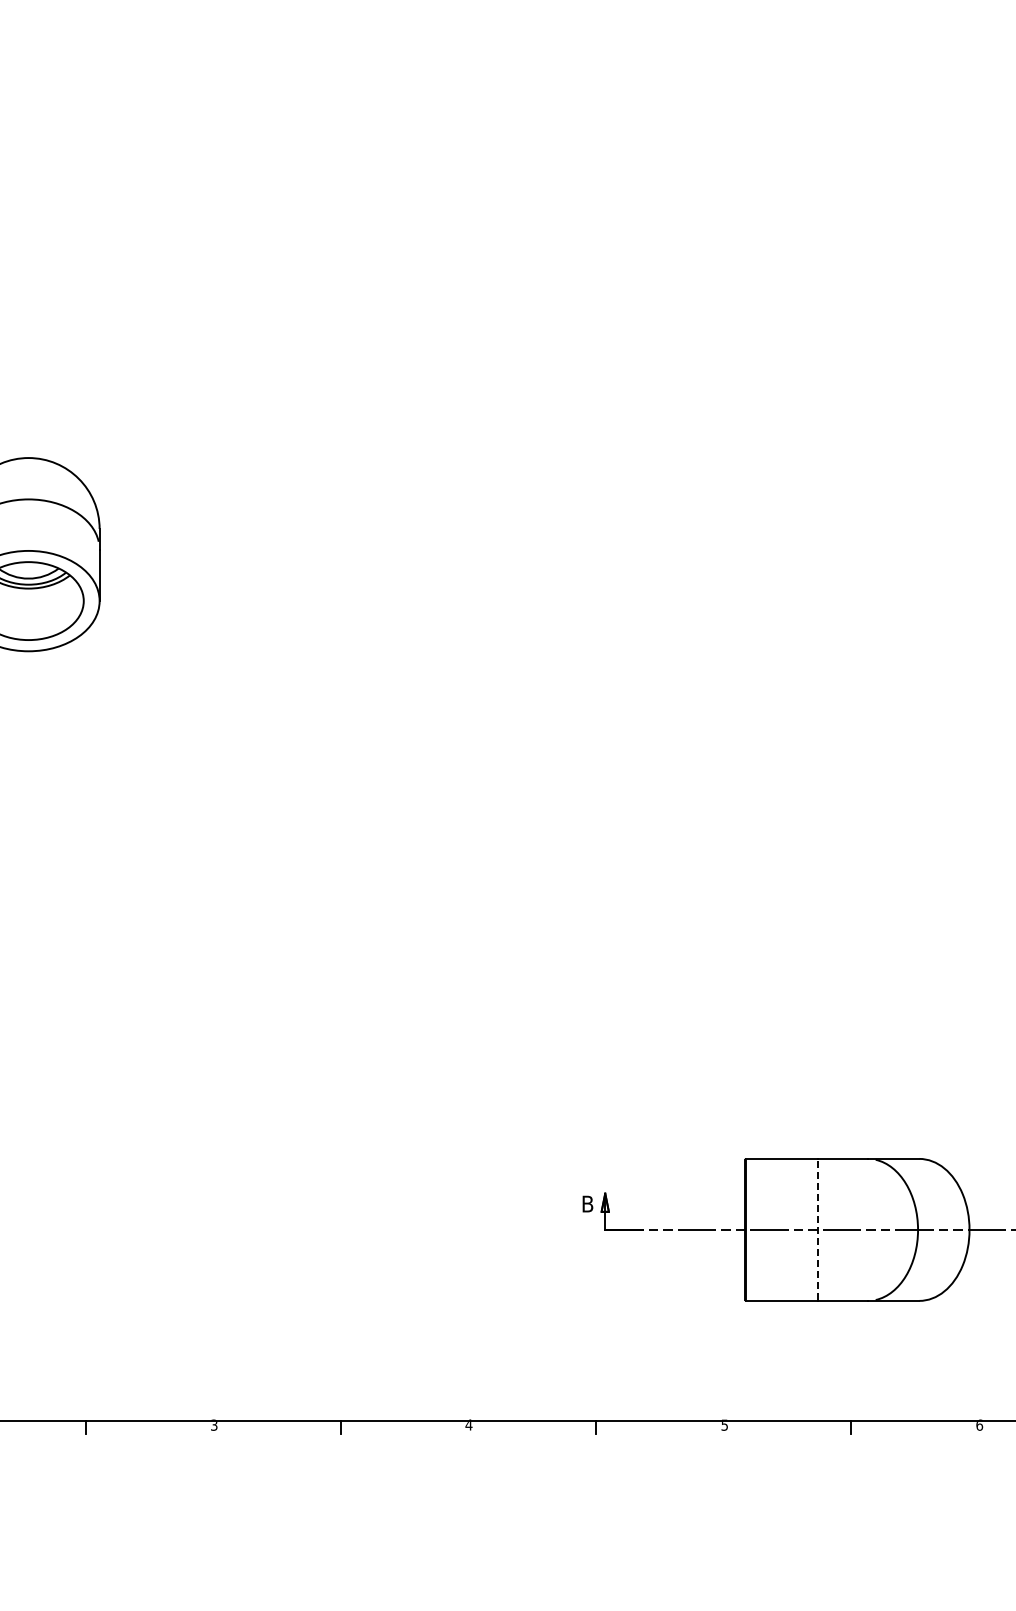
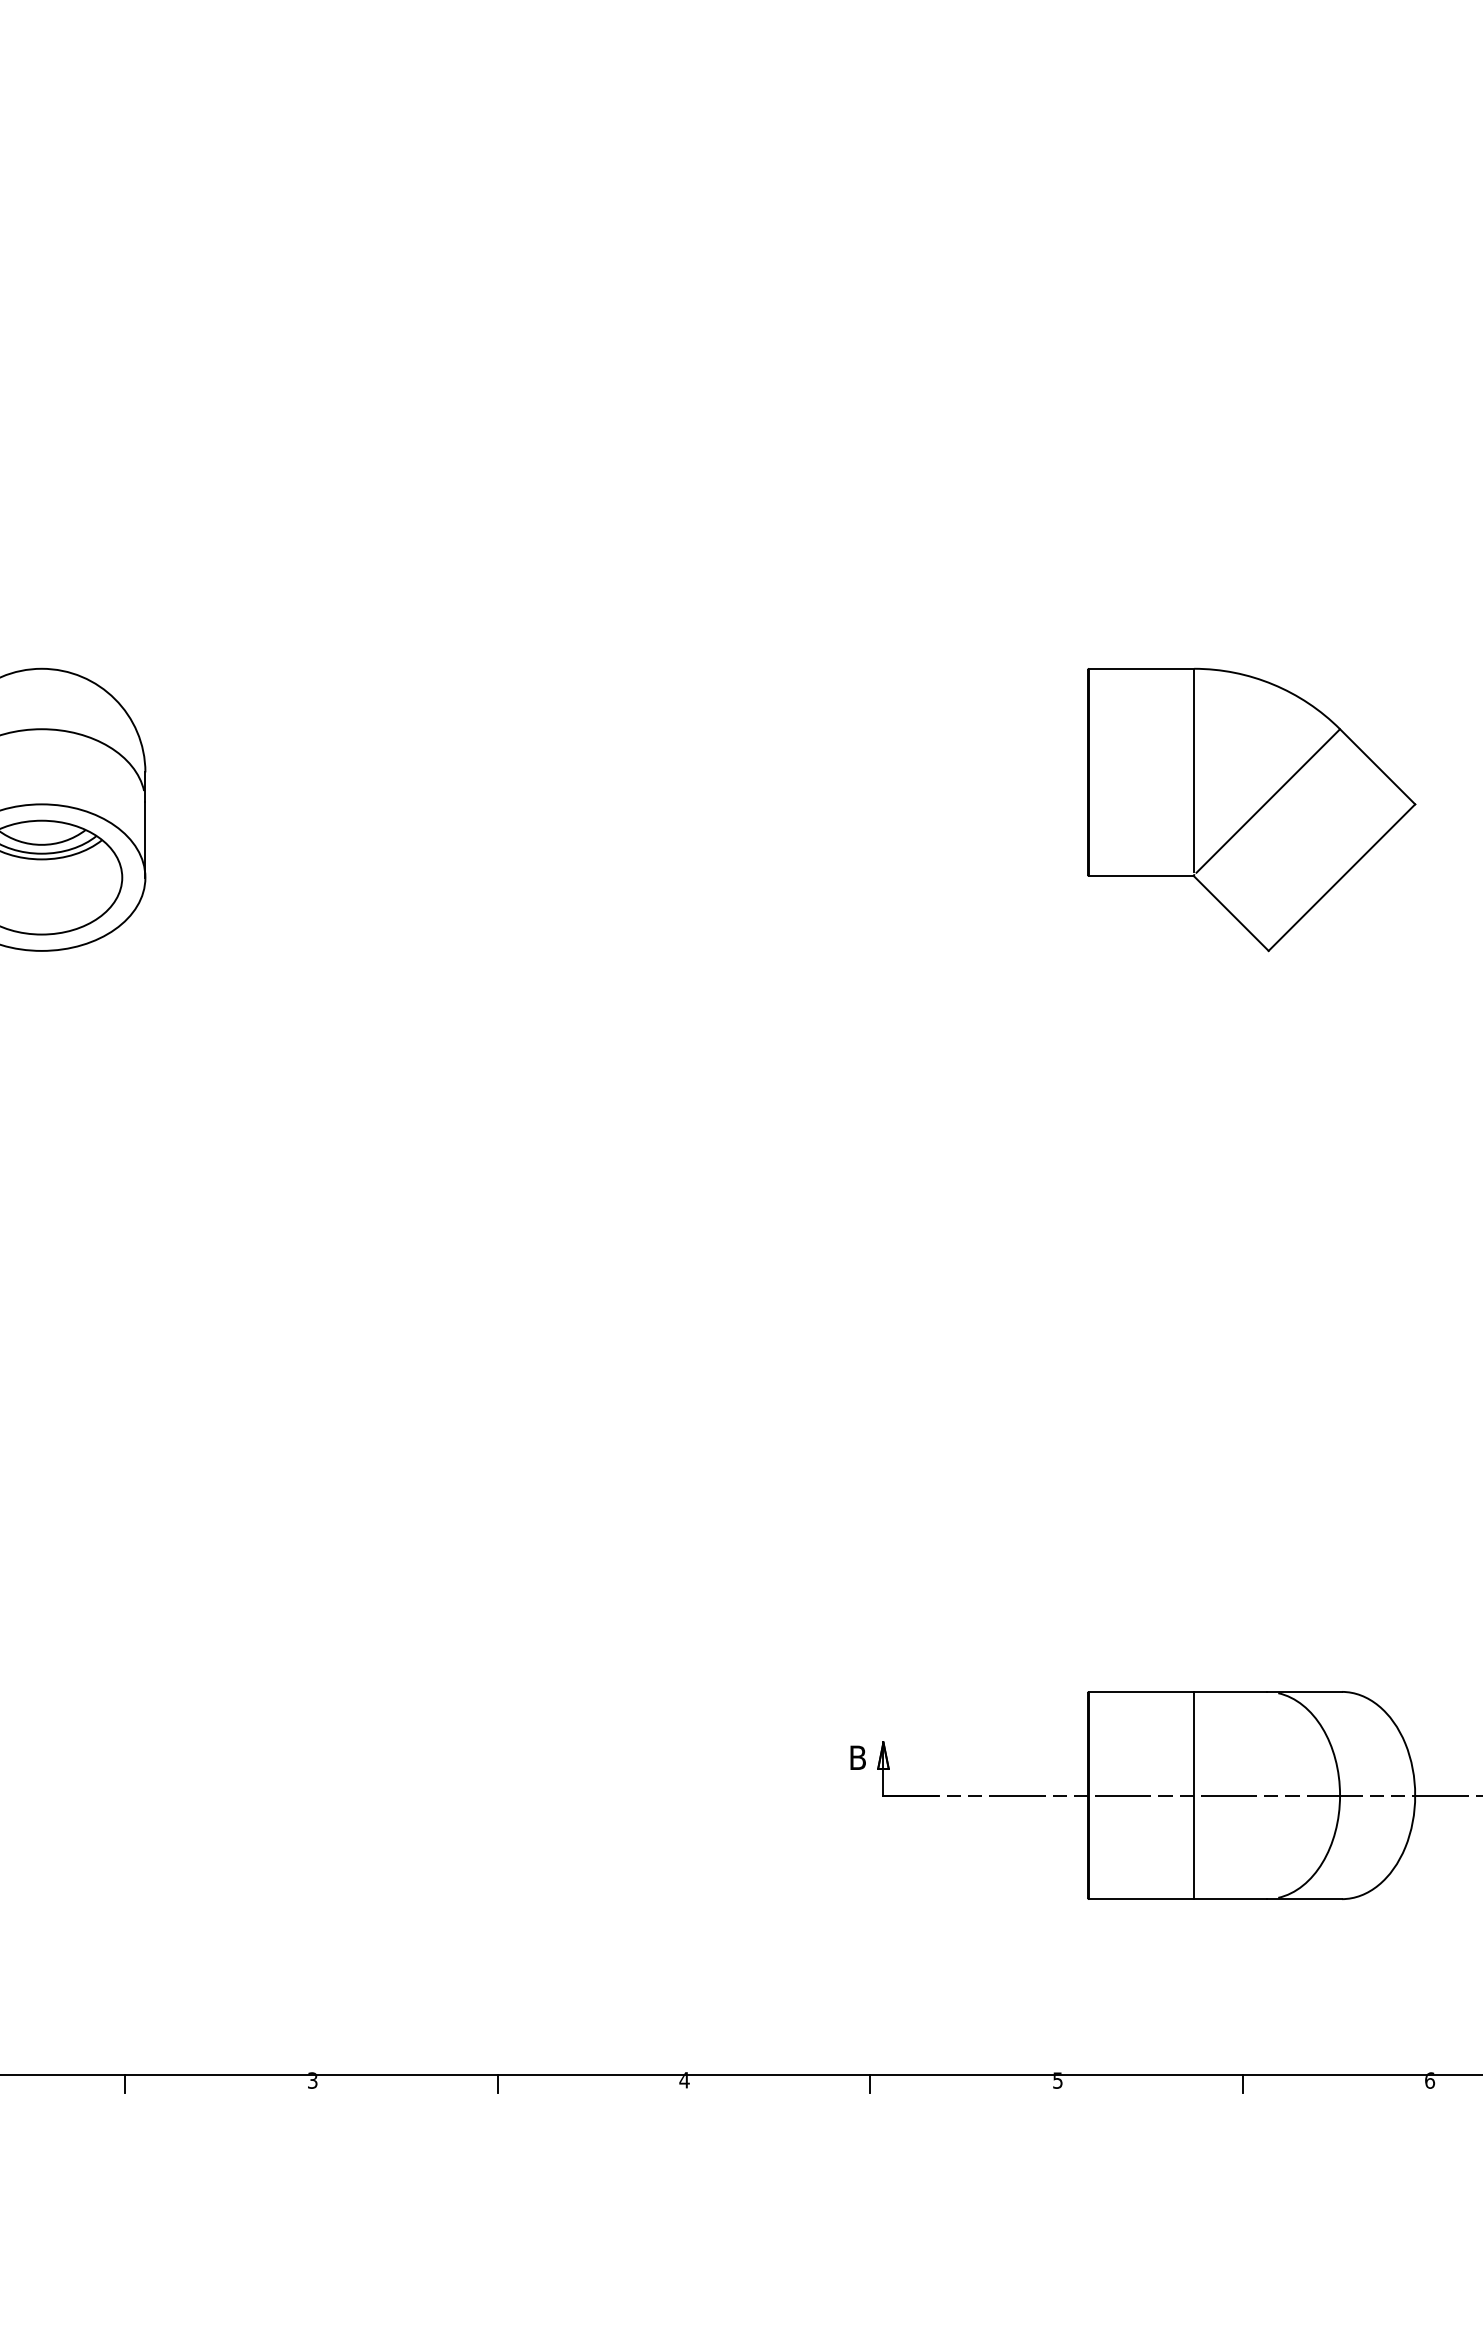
part: (857, 554) -> (1251, 809), added
line: (818, 1229) -> (1194, 1794), dashed -> solid

